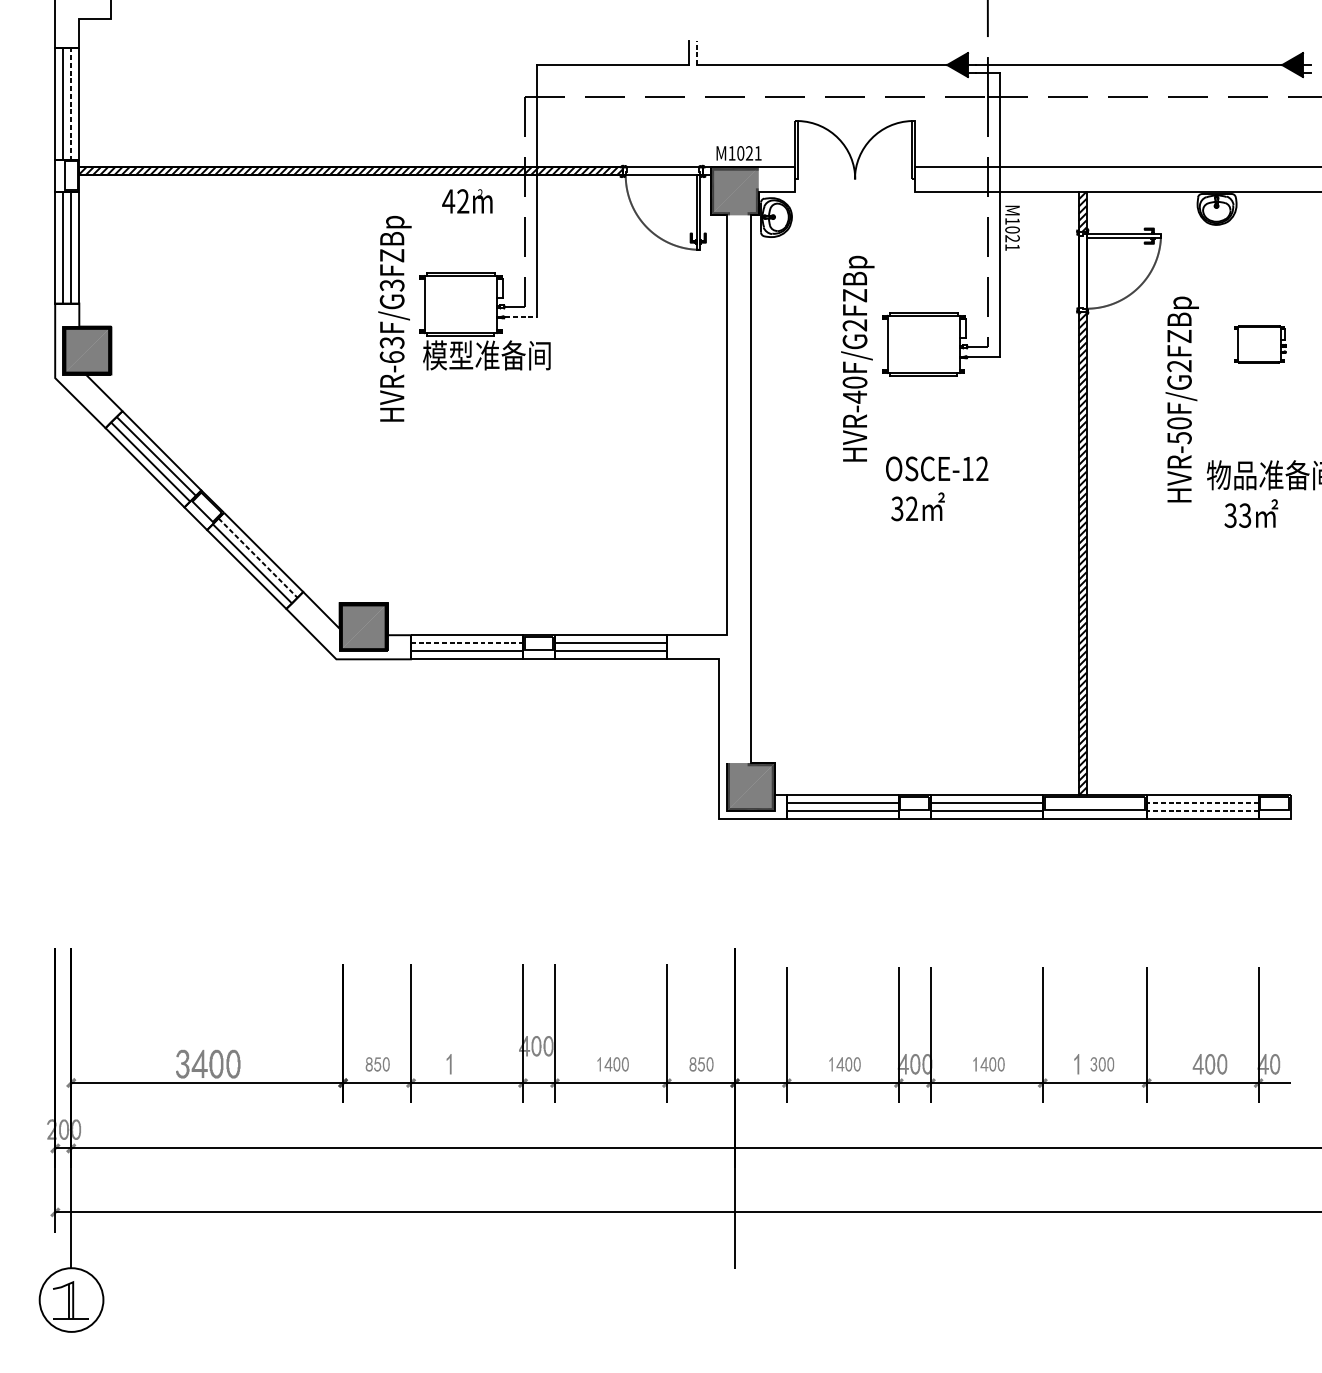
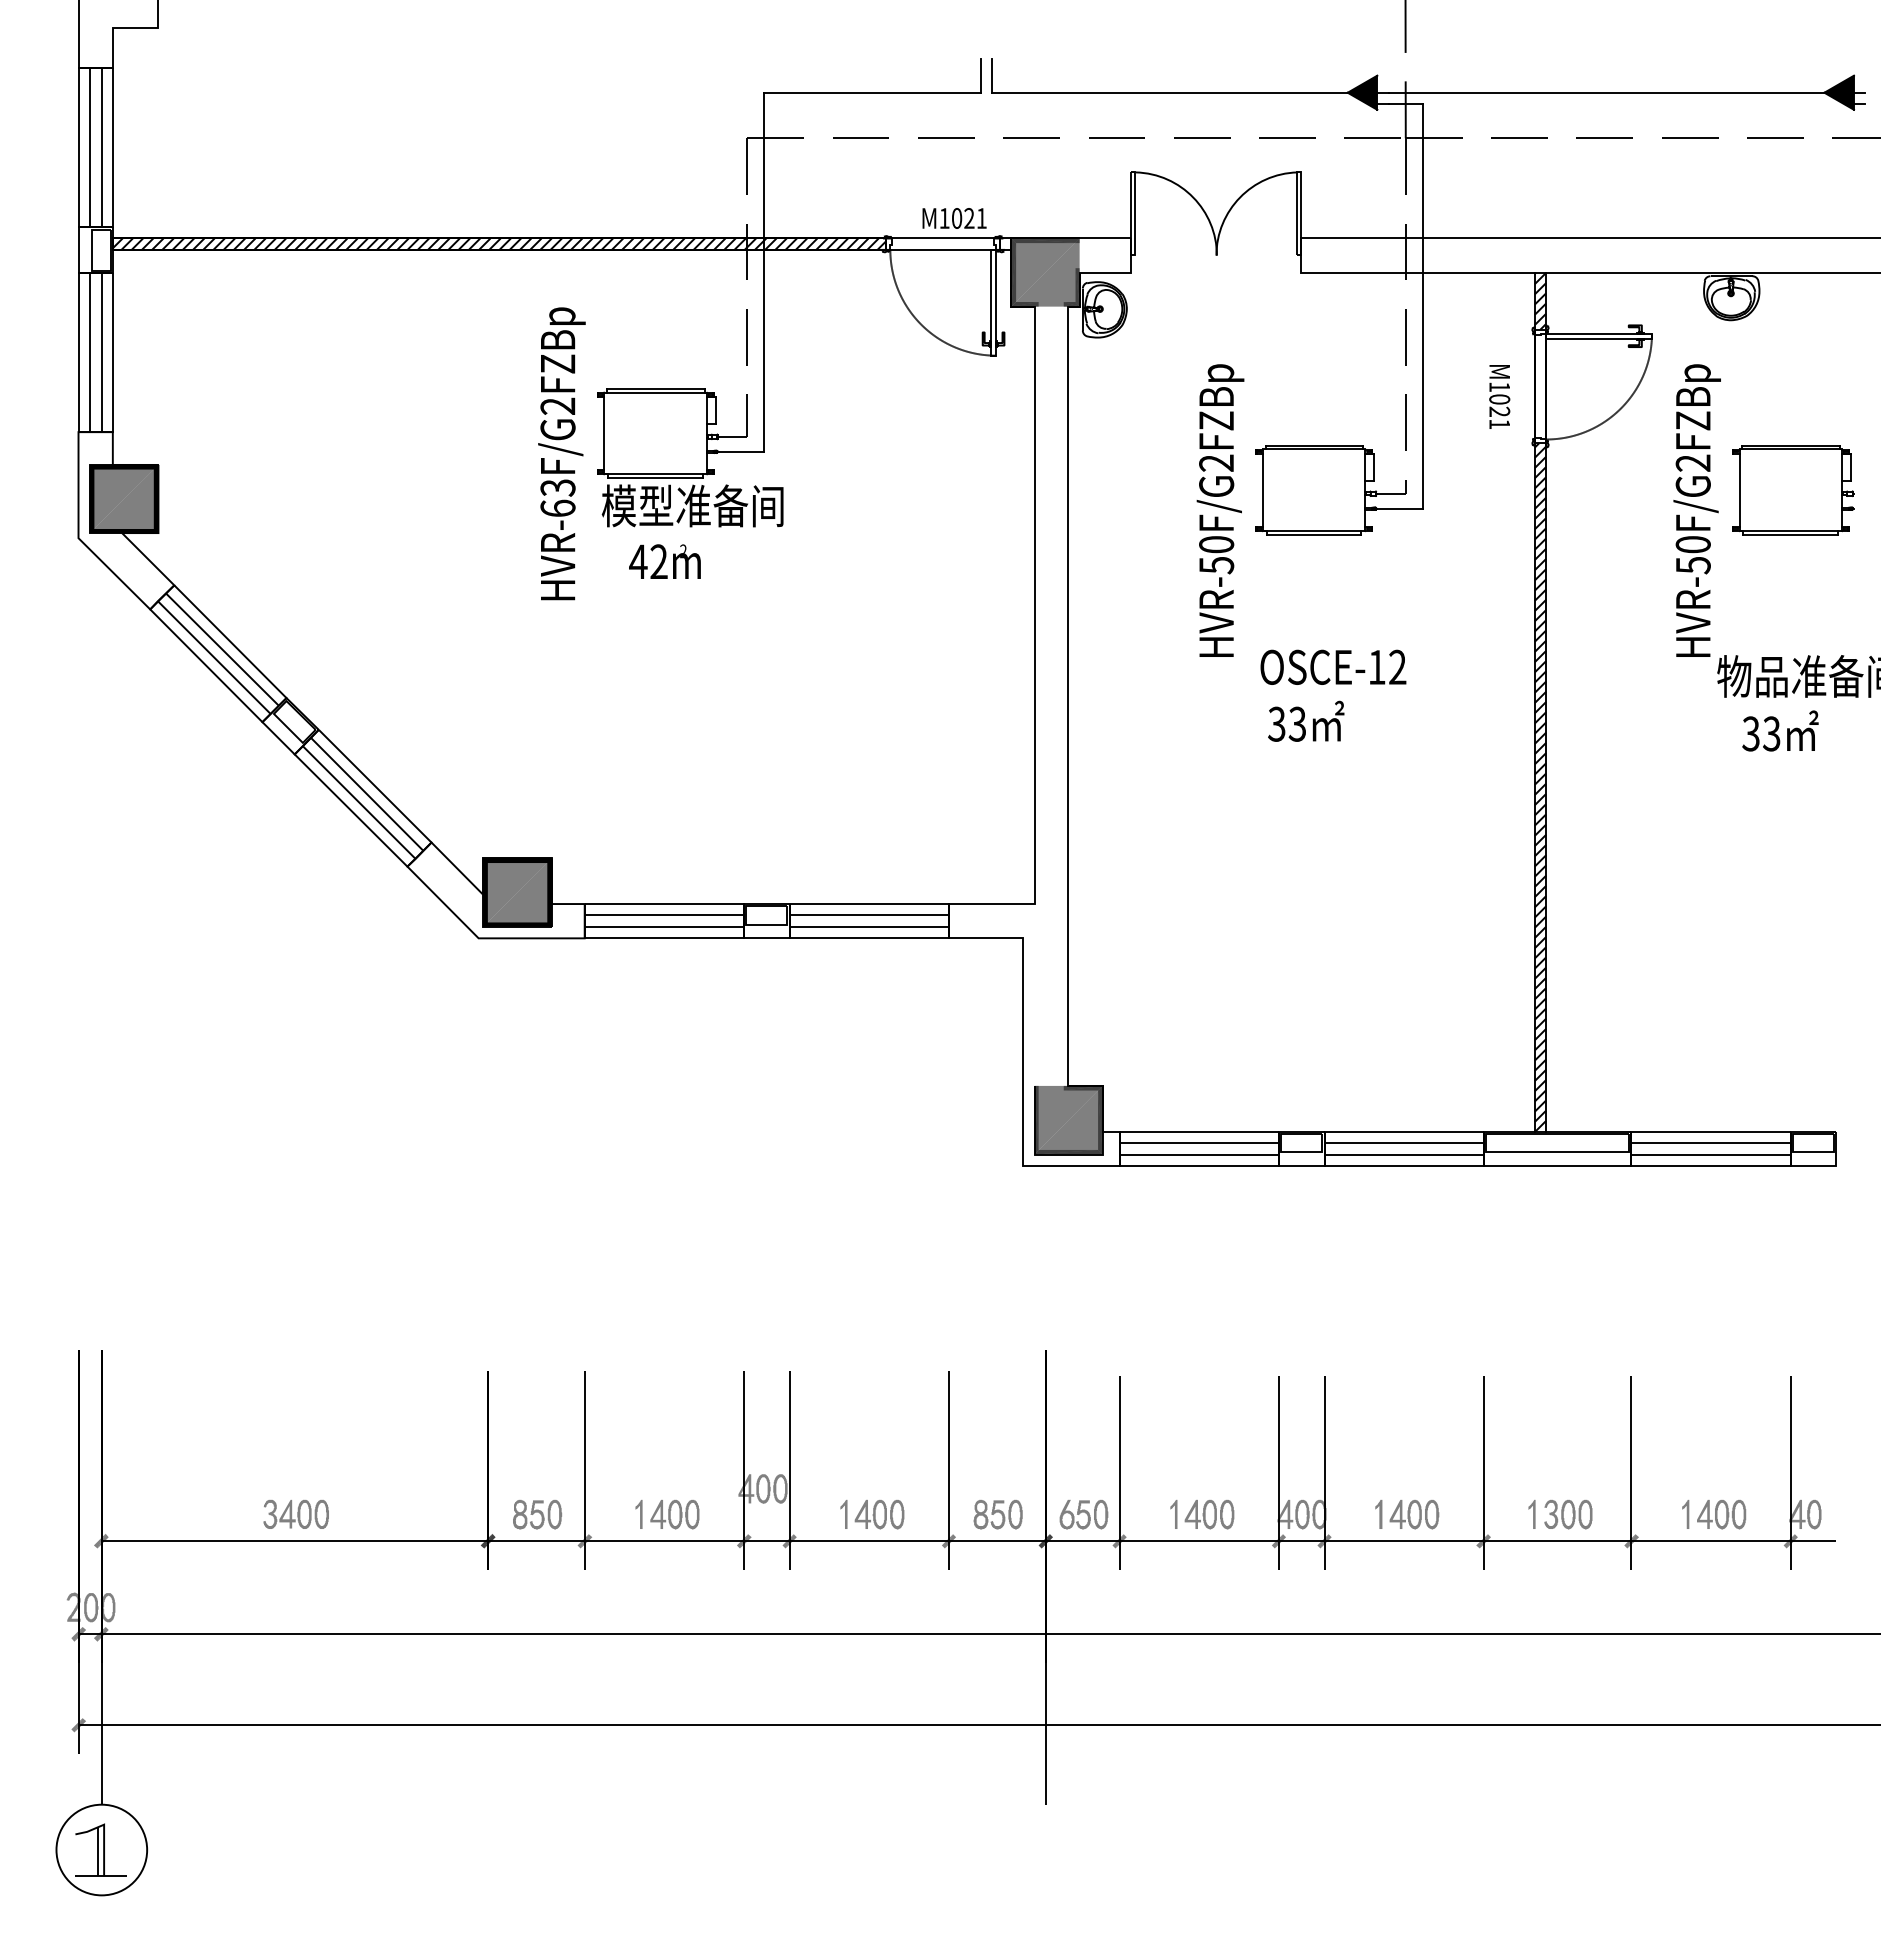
line: (697, 52) -> (992, 75), dashed -> solid
line: (71, 103) -> (101, 147), dashed -> solid
text: (739, 153) -> (954, 218), moved
text: (467, 201) -> (664, 561), moved
text: (1012, 227) -> (1499, 396), moved
text: (392, 285) -> (558, 406), HVR-63F/G3FZBp -> HVR-63F/G2FZBp
line: (521, 317) -> (741, 451), dashed -> solid
part: (1260, 344) -> (1793, 490), size x1.67
text: (854, 397) -> (1216, 565), HVR-40F/G2FZBp -> HVR-50F/G2FZBp
text: (1181, 399) -> (1696, 510), moved
text: (911, 509) -> (1297, 724), 32 -> 33
line: (258, 558) -> (367, 794), dashed -> solid
line: (467, 643) -> (664, 915), dashed -> solid
line: (1202, 802) -> (1711, 1142), dashed -> solid
line: (1202, 811) -> (1711, 1154), dashed -> solid
part: (207, 1064) -> (295, 1514), size x0.71
part: (377, 1064) -> (537, 1514), size x1.43
part: (474, 1064) -> (674, 1514), added
part: (613, 1064) -> (872, 1514), size x1.43
part: (701, 1064) -> (997, 1514), size x1.43
part: (761, 1064) -> (1083, 1514), added
part: (845, 1064) -> (1202, 1514), size x1.43
part: (989, 1064) -> (1407, 1514), size x1.43
part: (1102, 1064) -> (1568, 1514), size x1.43
part: (1184, 1064) -> (1685, 1514), added

